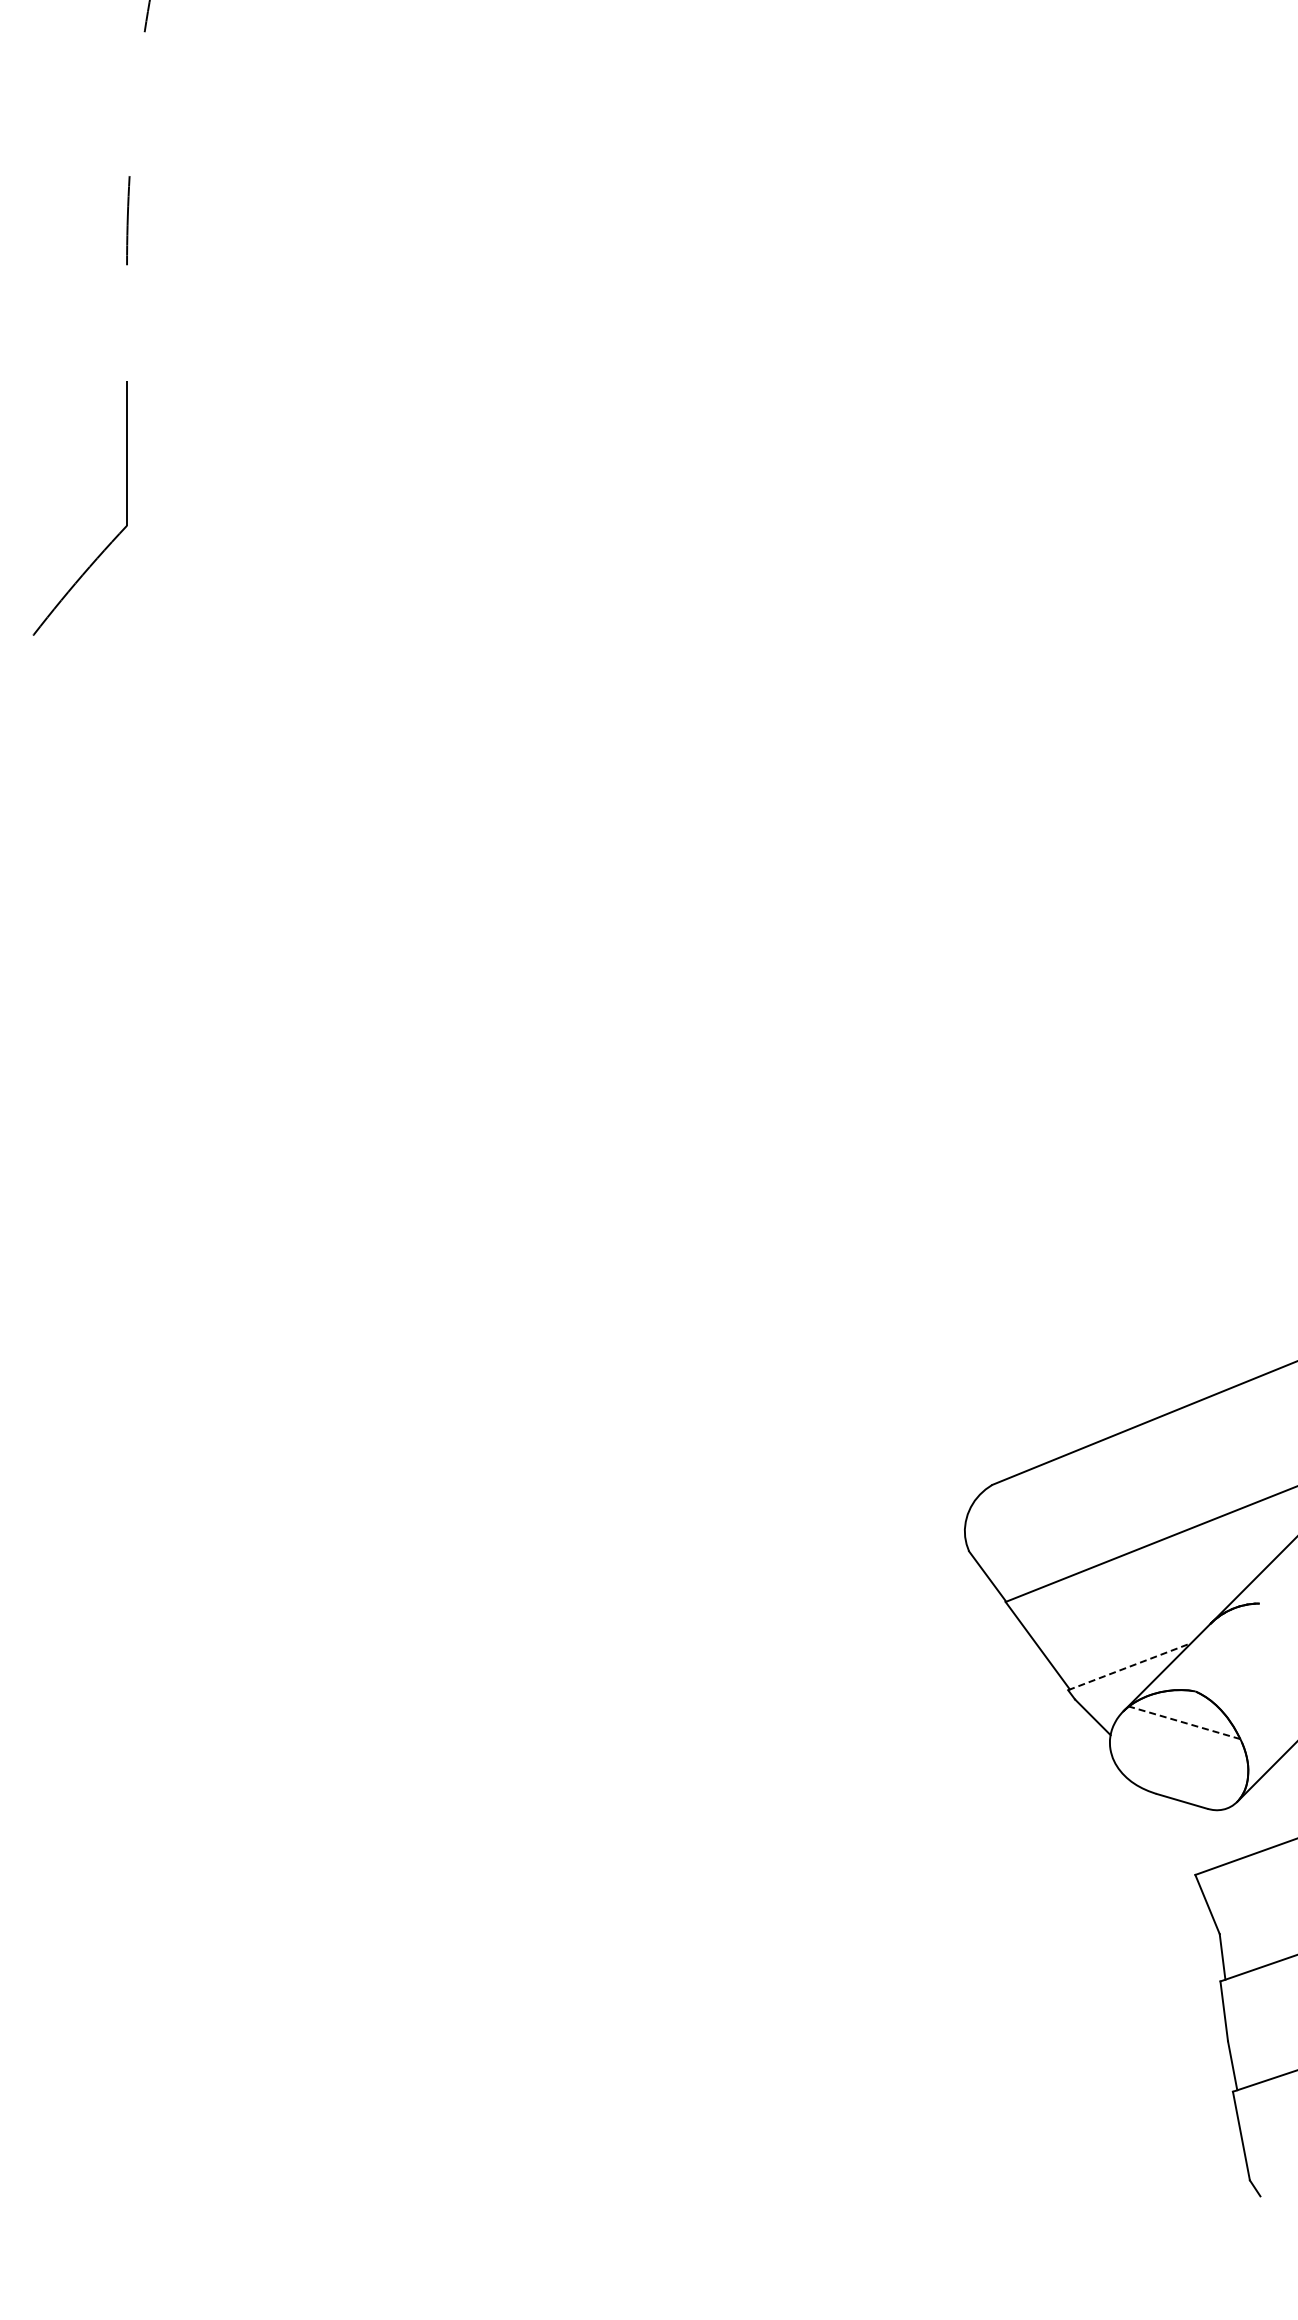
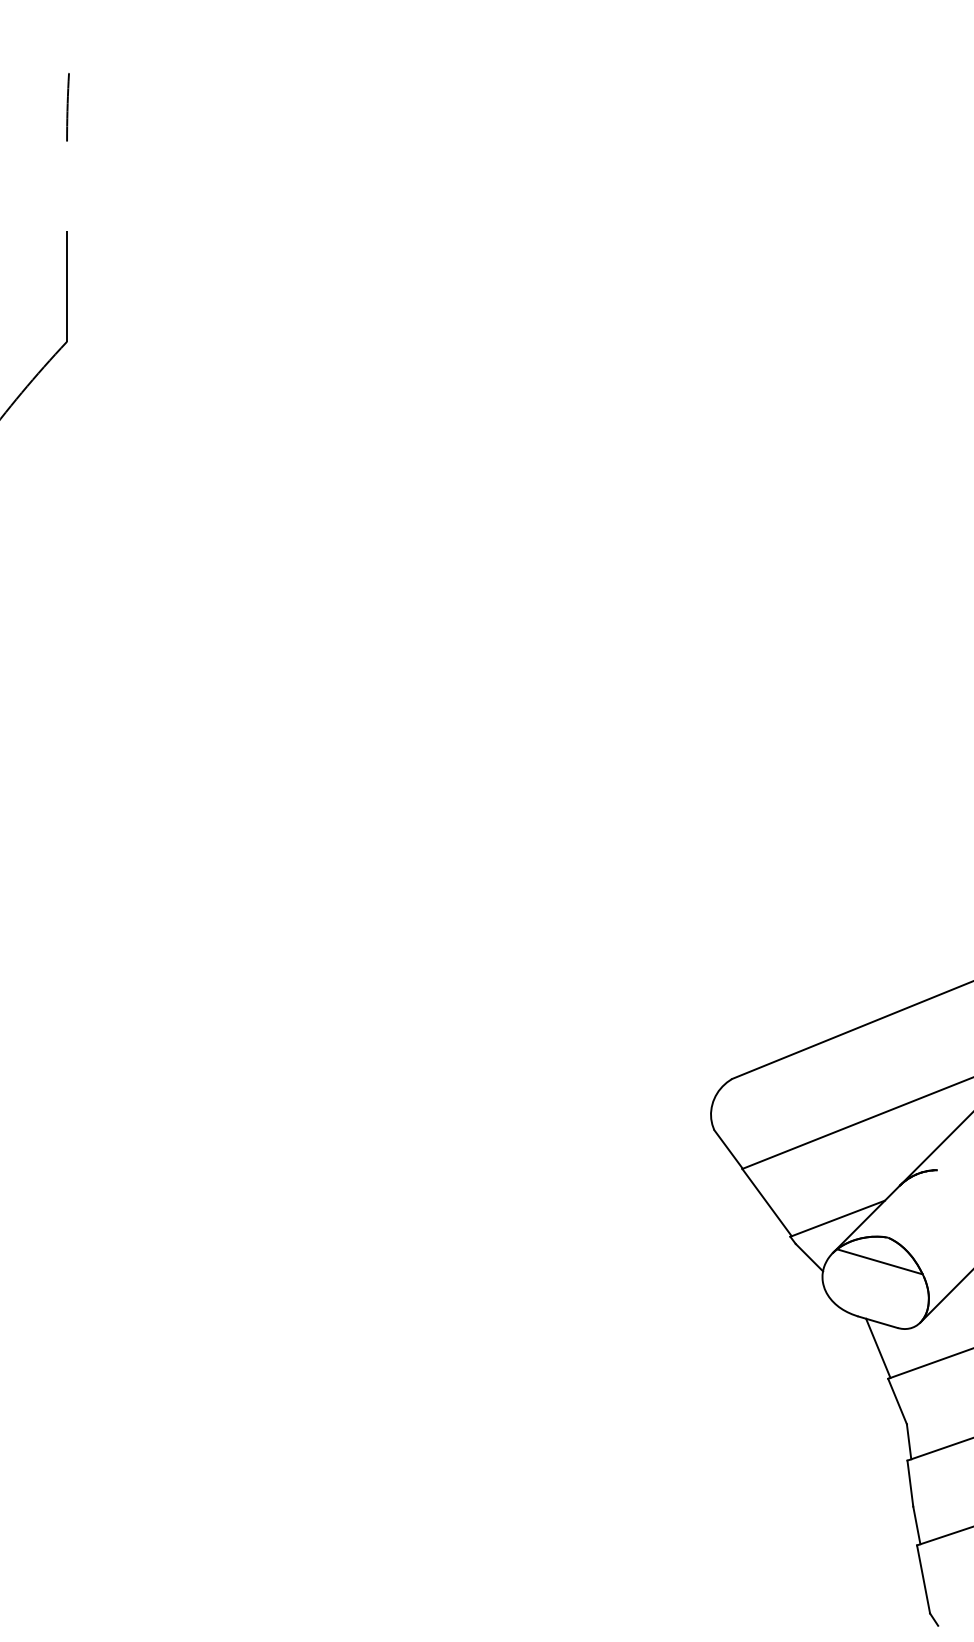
line: (1129, 1666) -> (837, 1218), dashed -> solid
line: (1184, 1722) -> (879, 1261), dashed -> solid
line: (1182, 1834) -> (878, 1347), added

